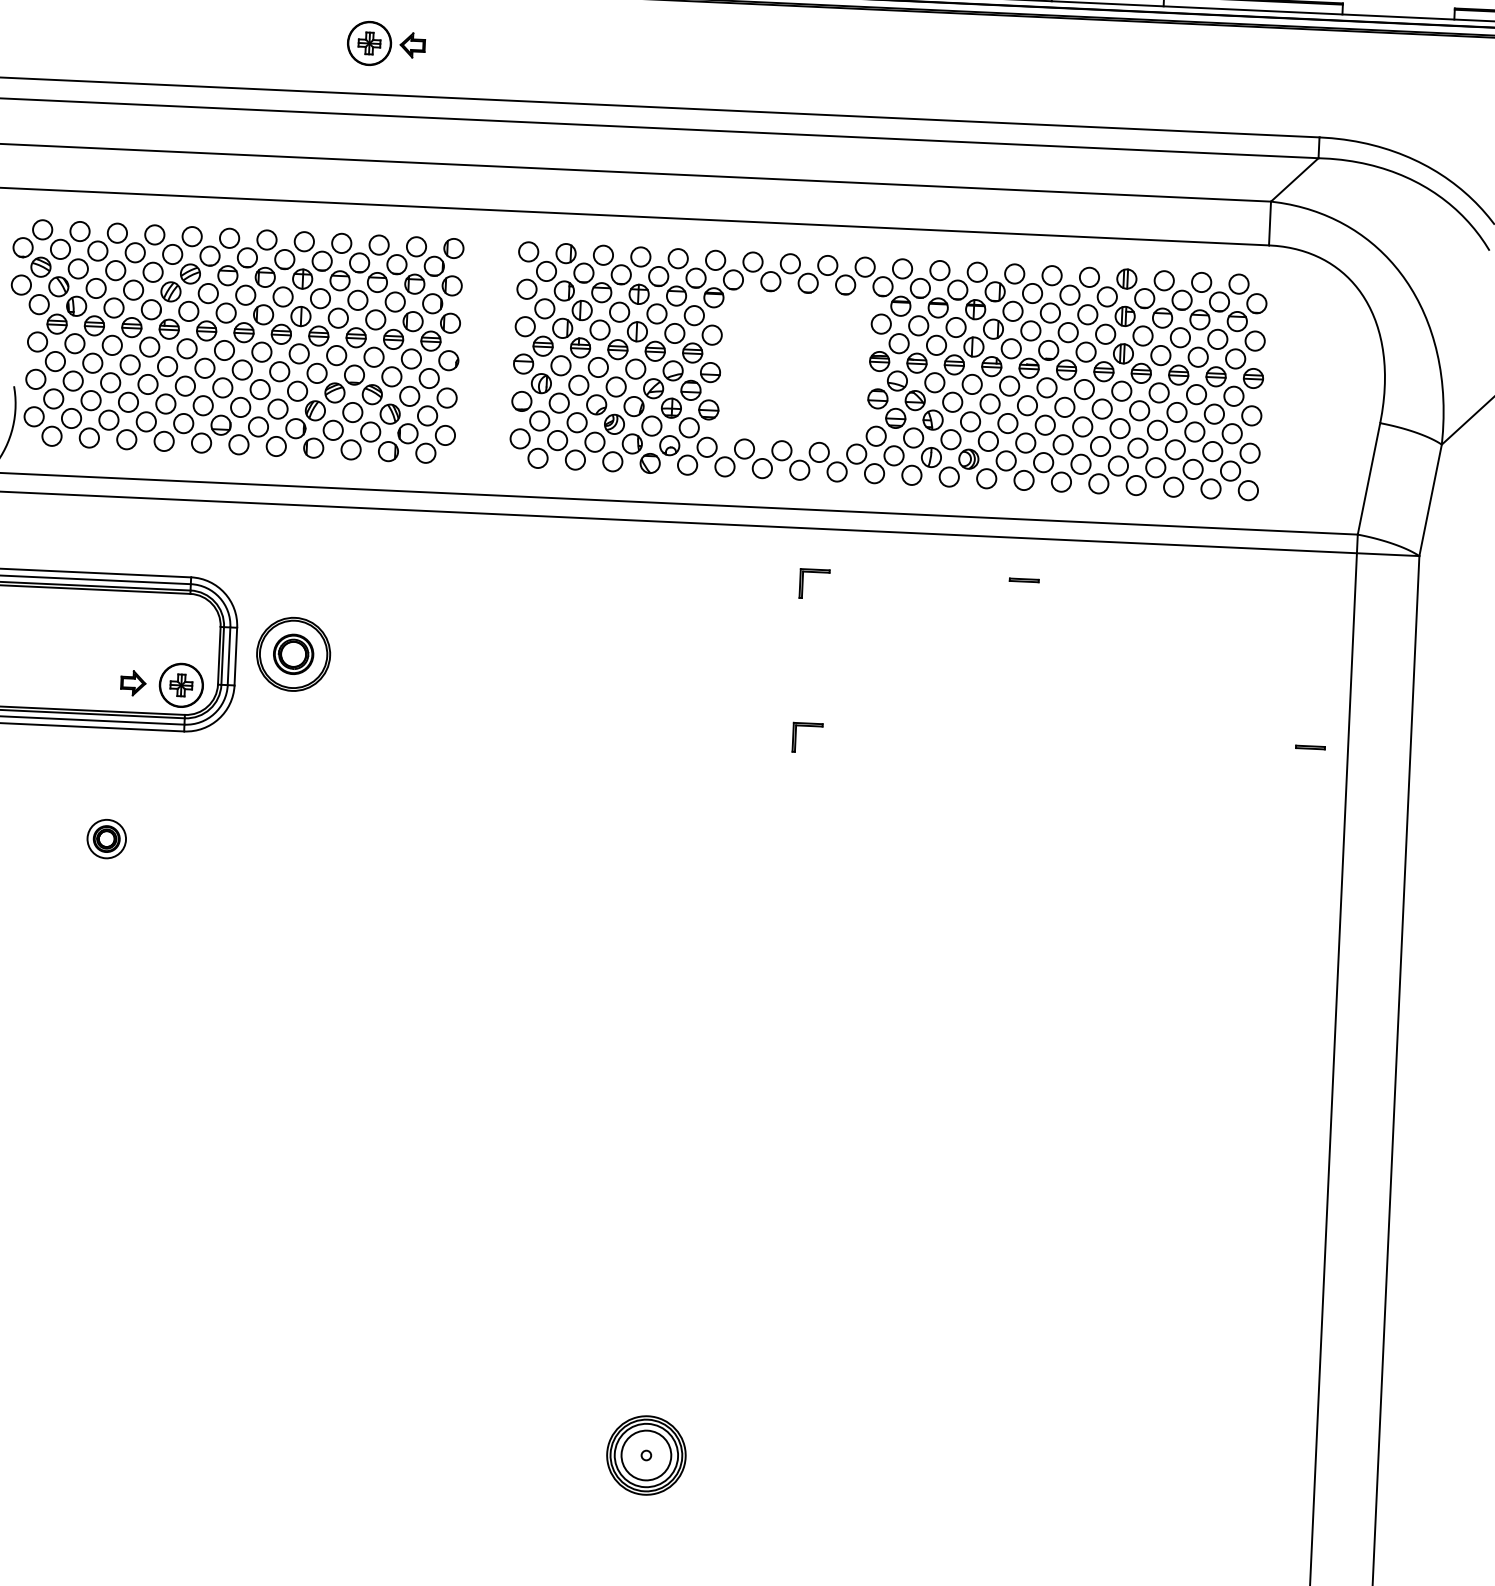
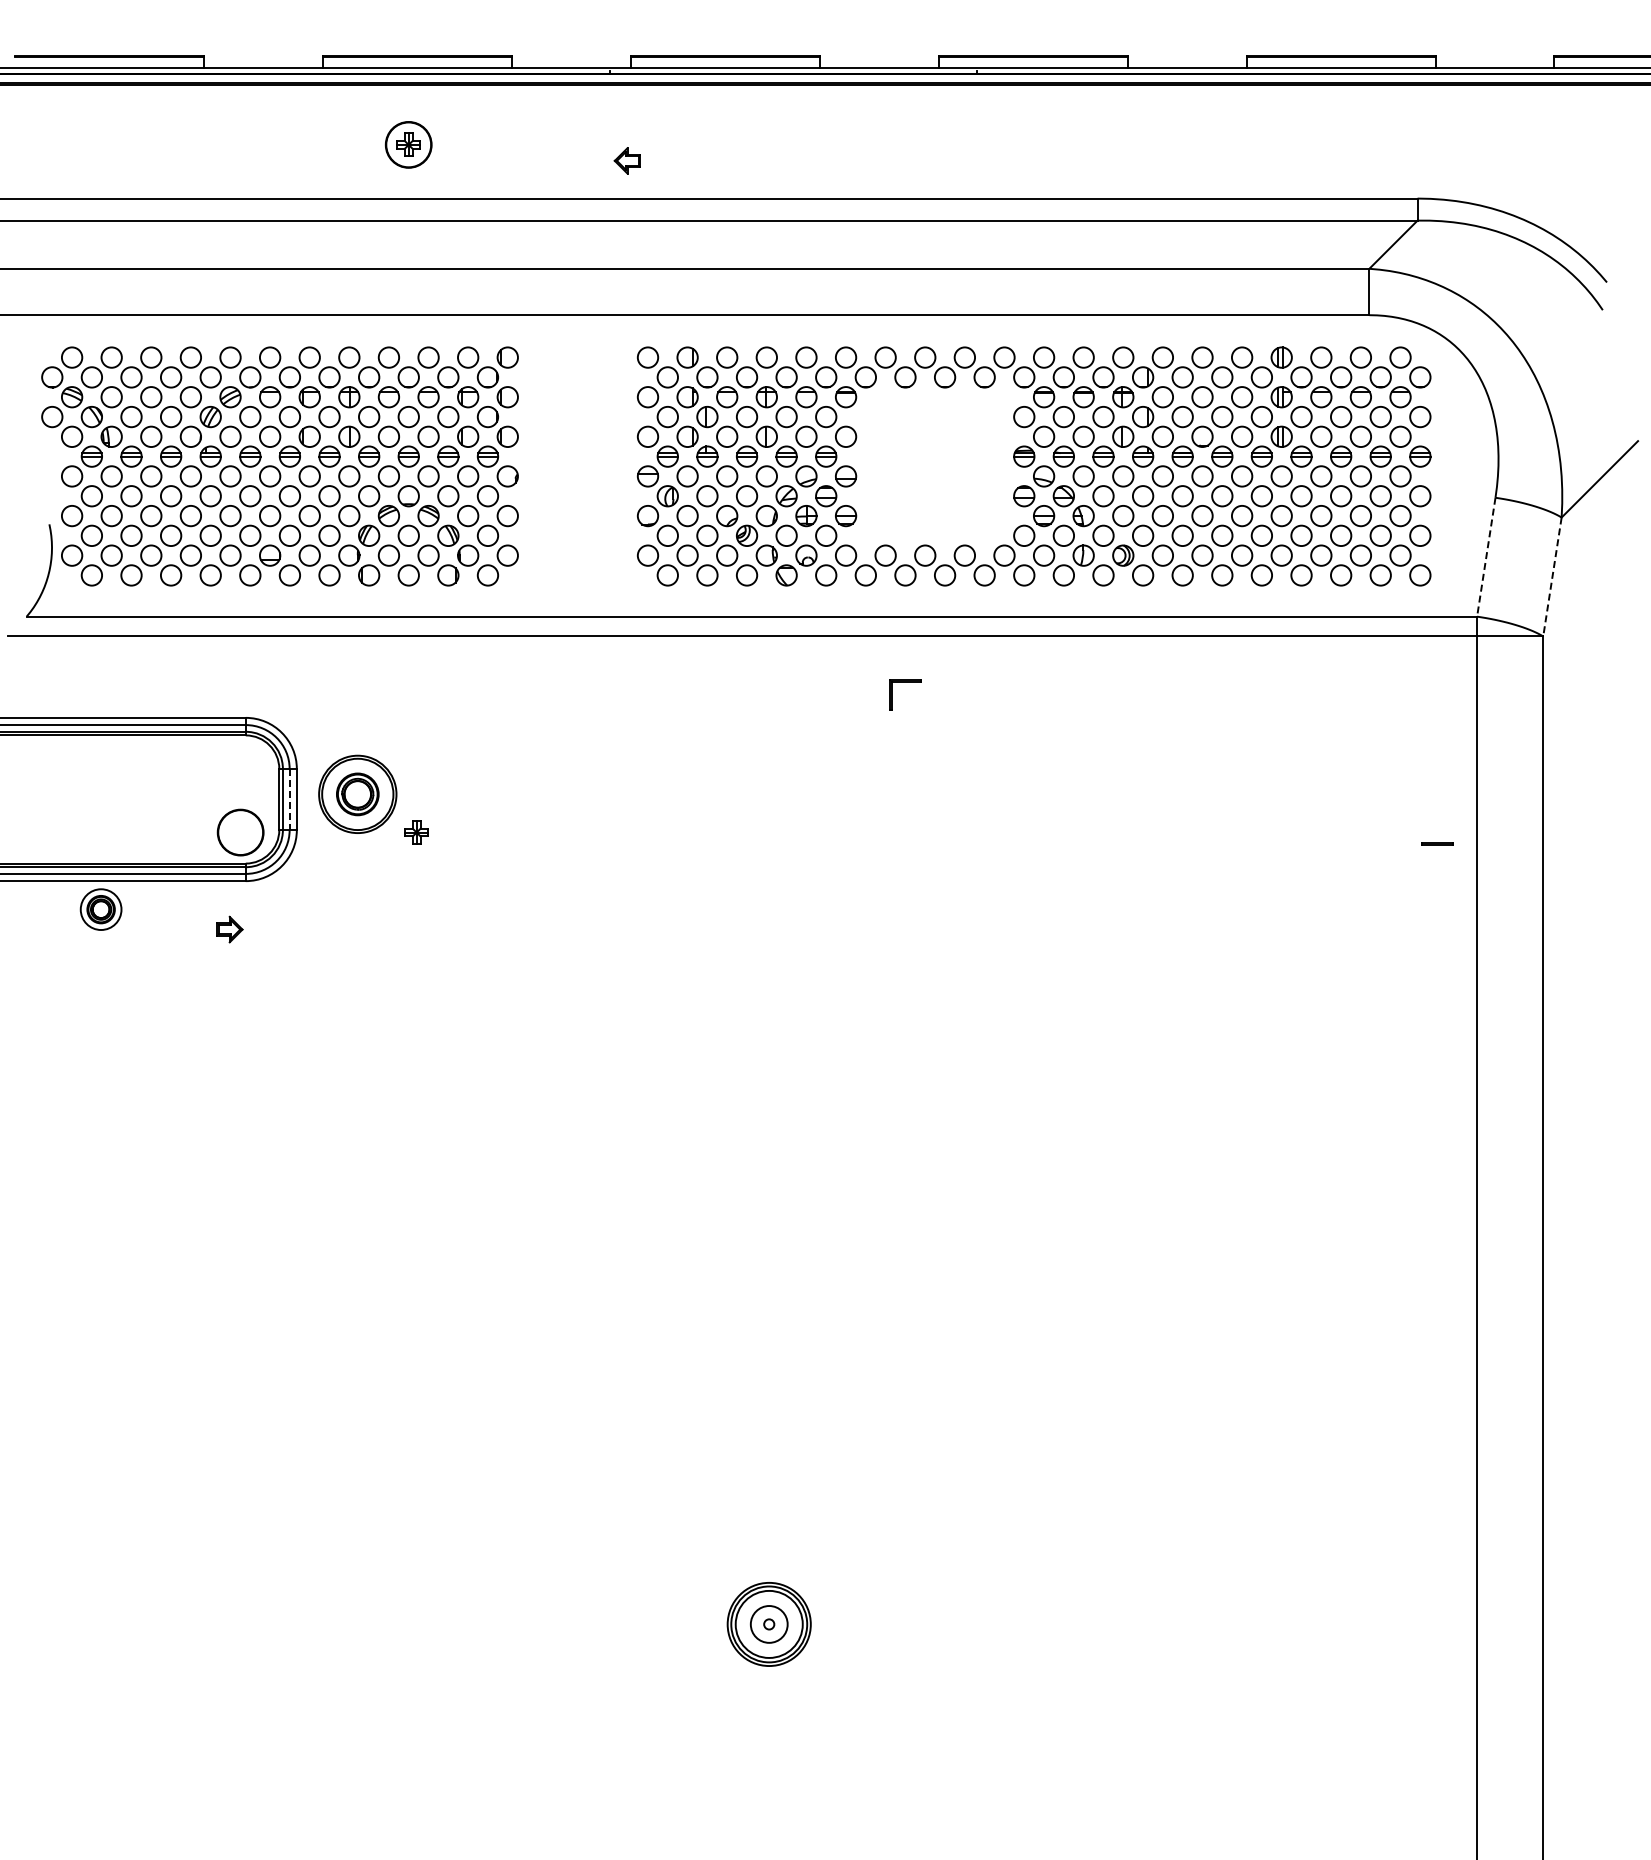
part: (411, 45) -> (626, 160), moved
part: (887, 371) -> (1033, 466), moved
line: (1369, 479) -> (1486, 557), solid -> dashed
line: (1430, 500) -> (1552, 577), solid -> dashed
line: (1024, 579) -> (1126, 680), removed
line: (228, 656) -> (289, 799), solid -> dashed
part: (133, 683) -> (229, 929), moved
part: (181, 685) -> (416, 832), moved
part: (808, 726) -> (905, 845), removed
part: (106, 838) -> (100, 909), moved
circle: (645, 1455) -> (768, 1624), size x0.7

